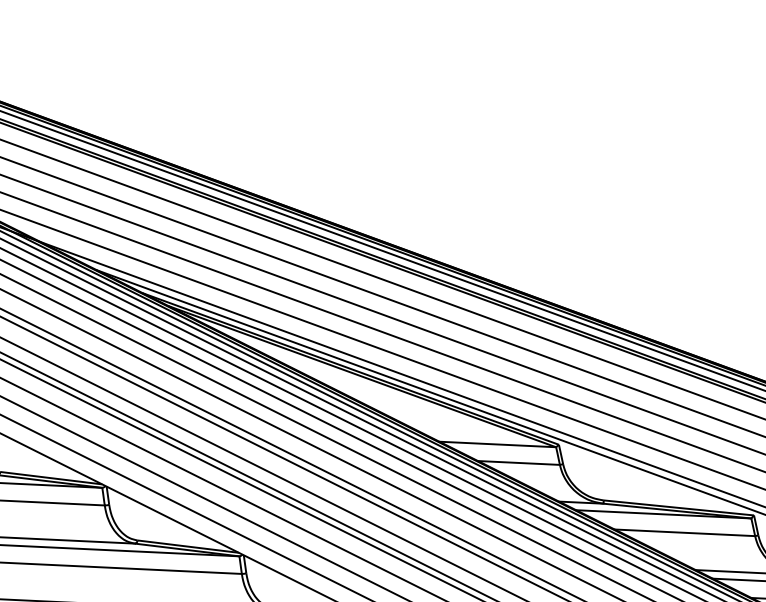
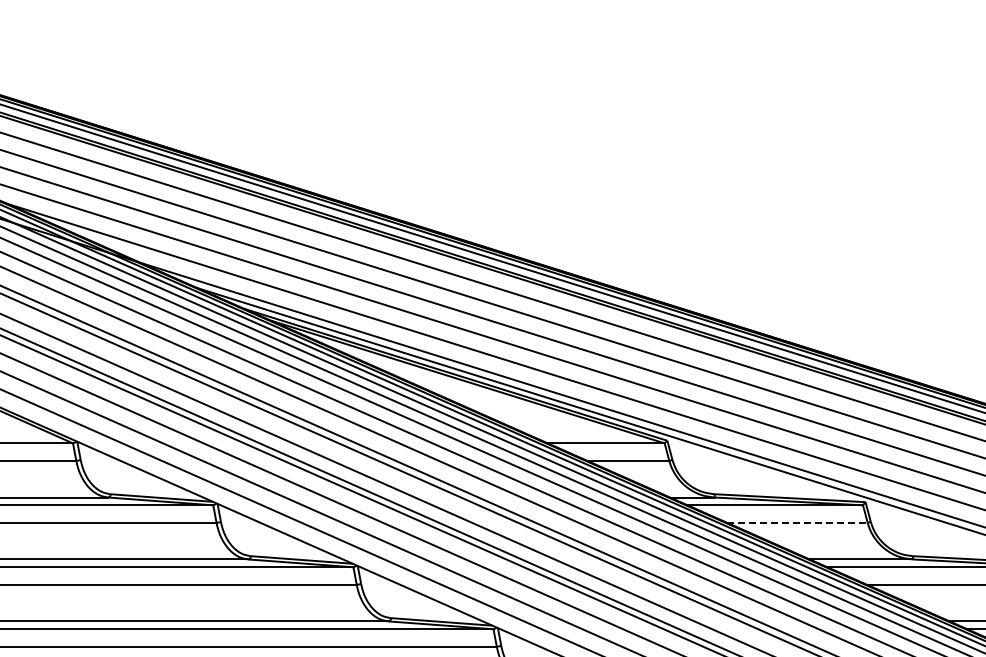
line: (685, 532) -> (797, 522), solid -> dashed

